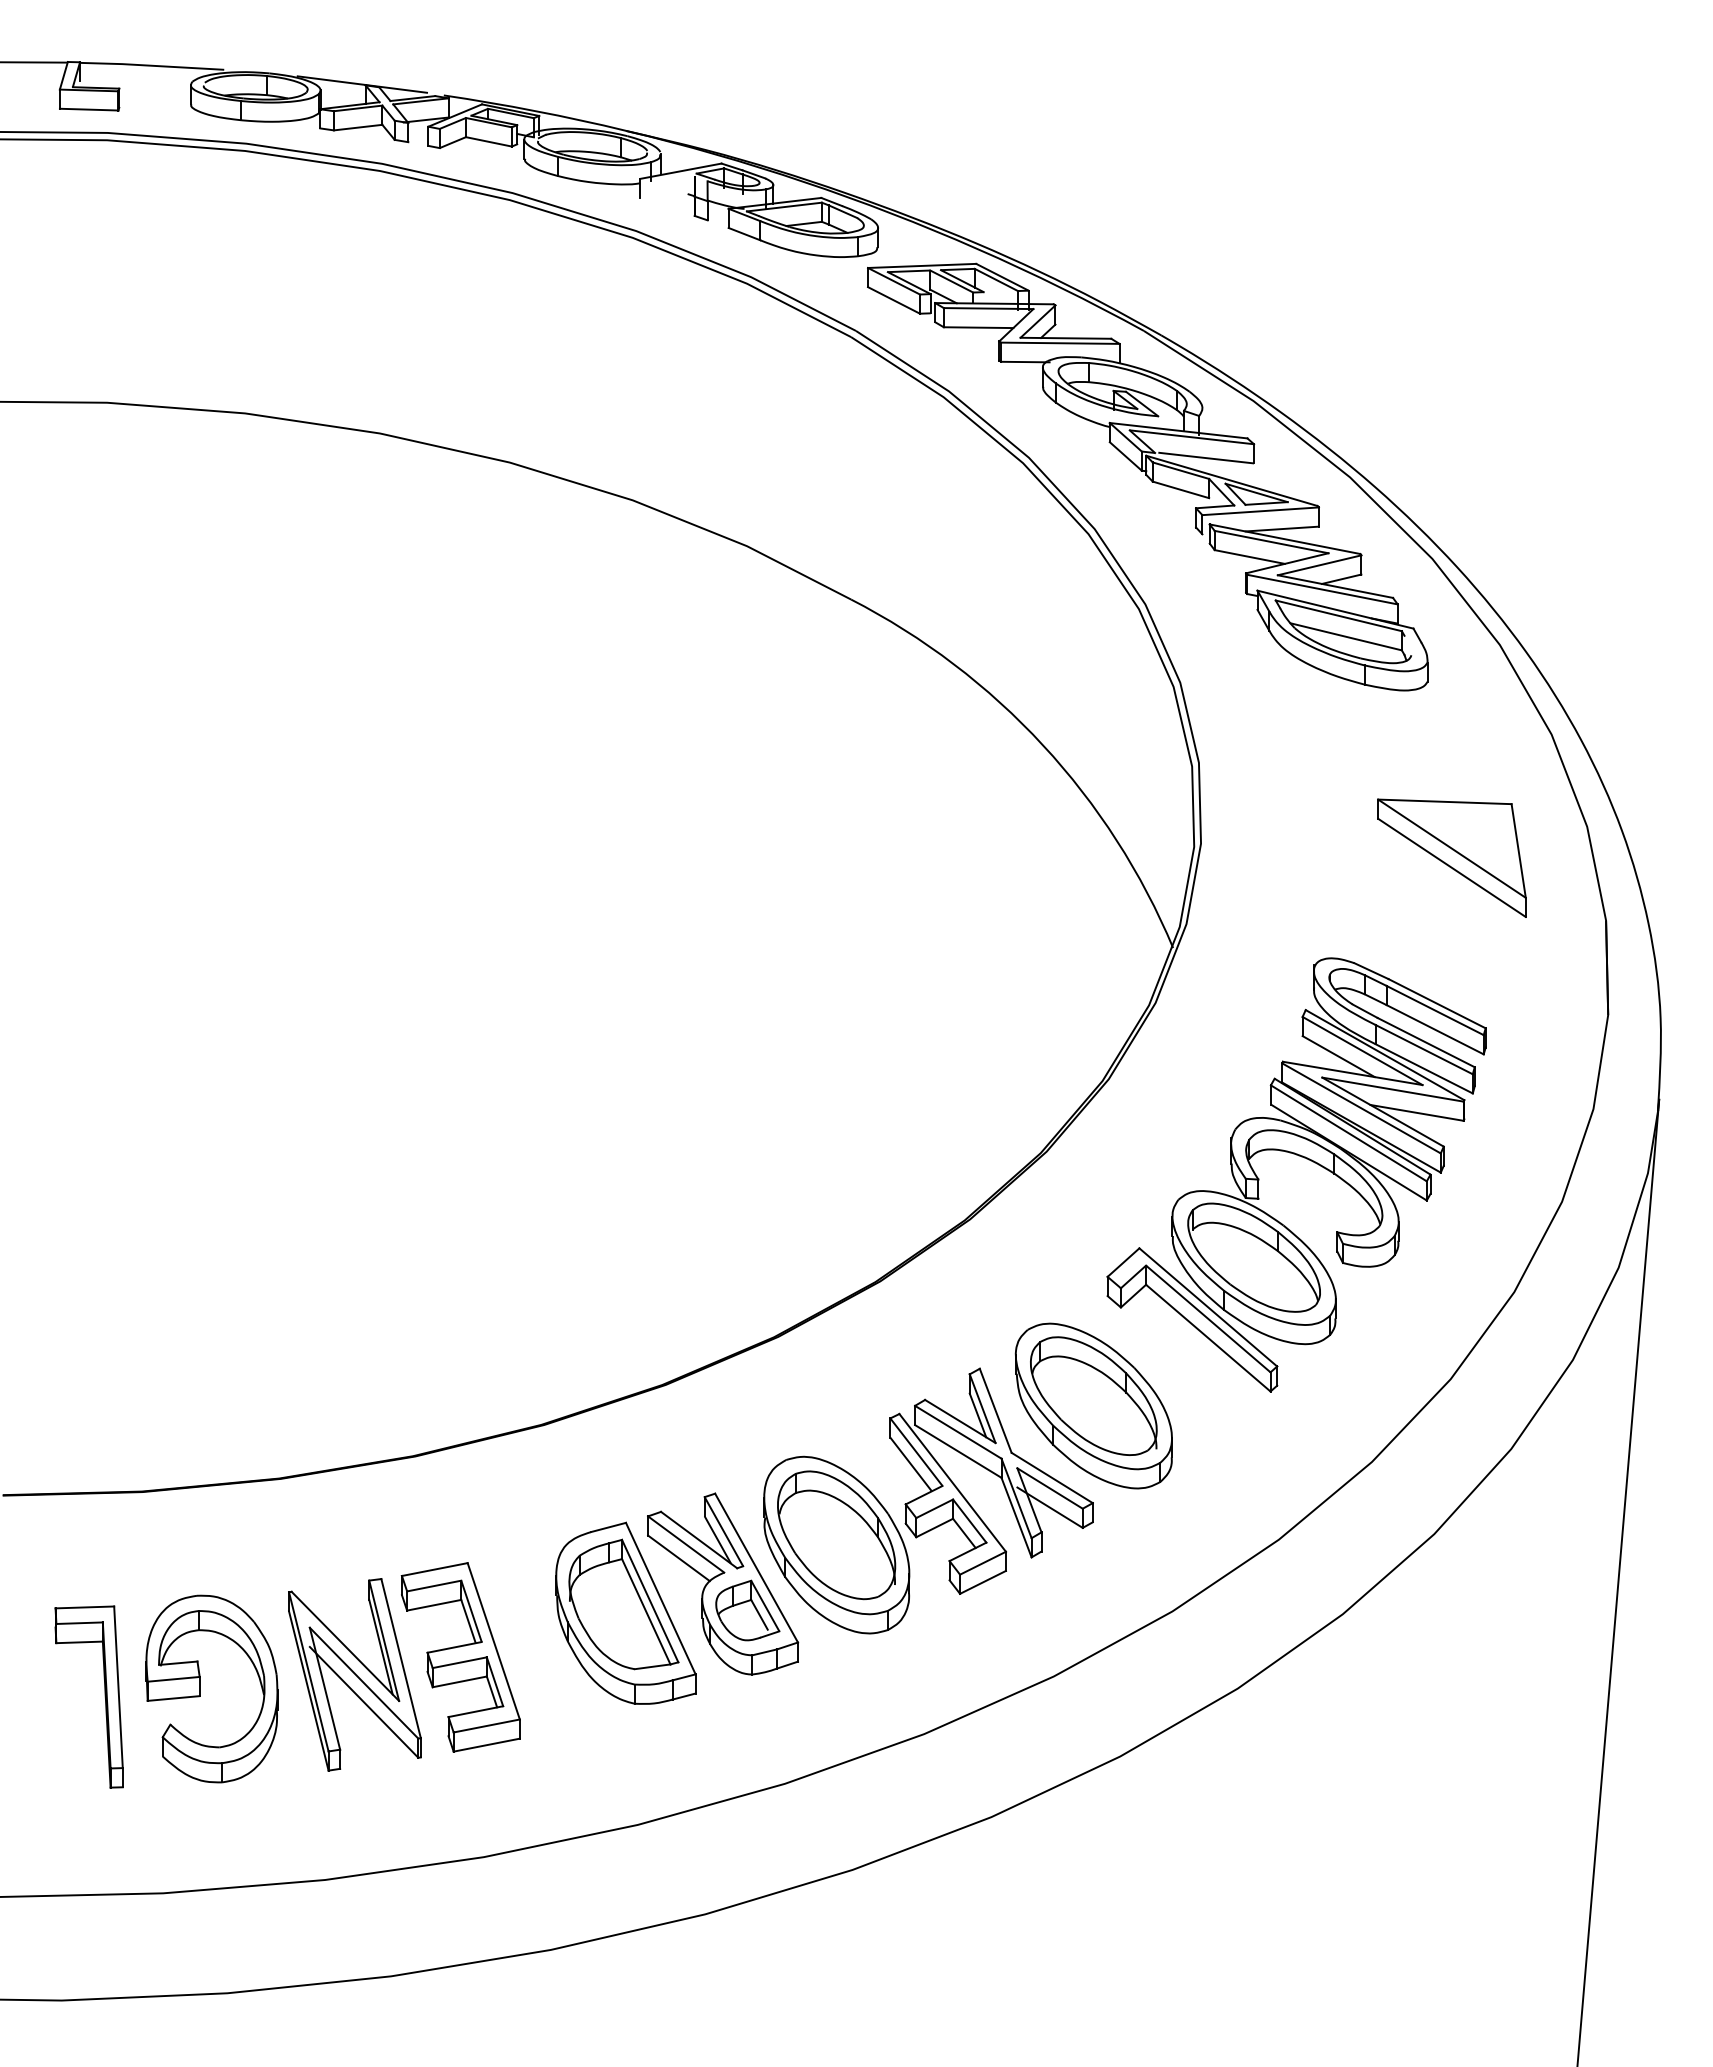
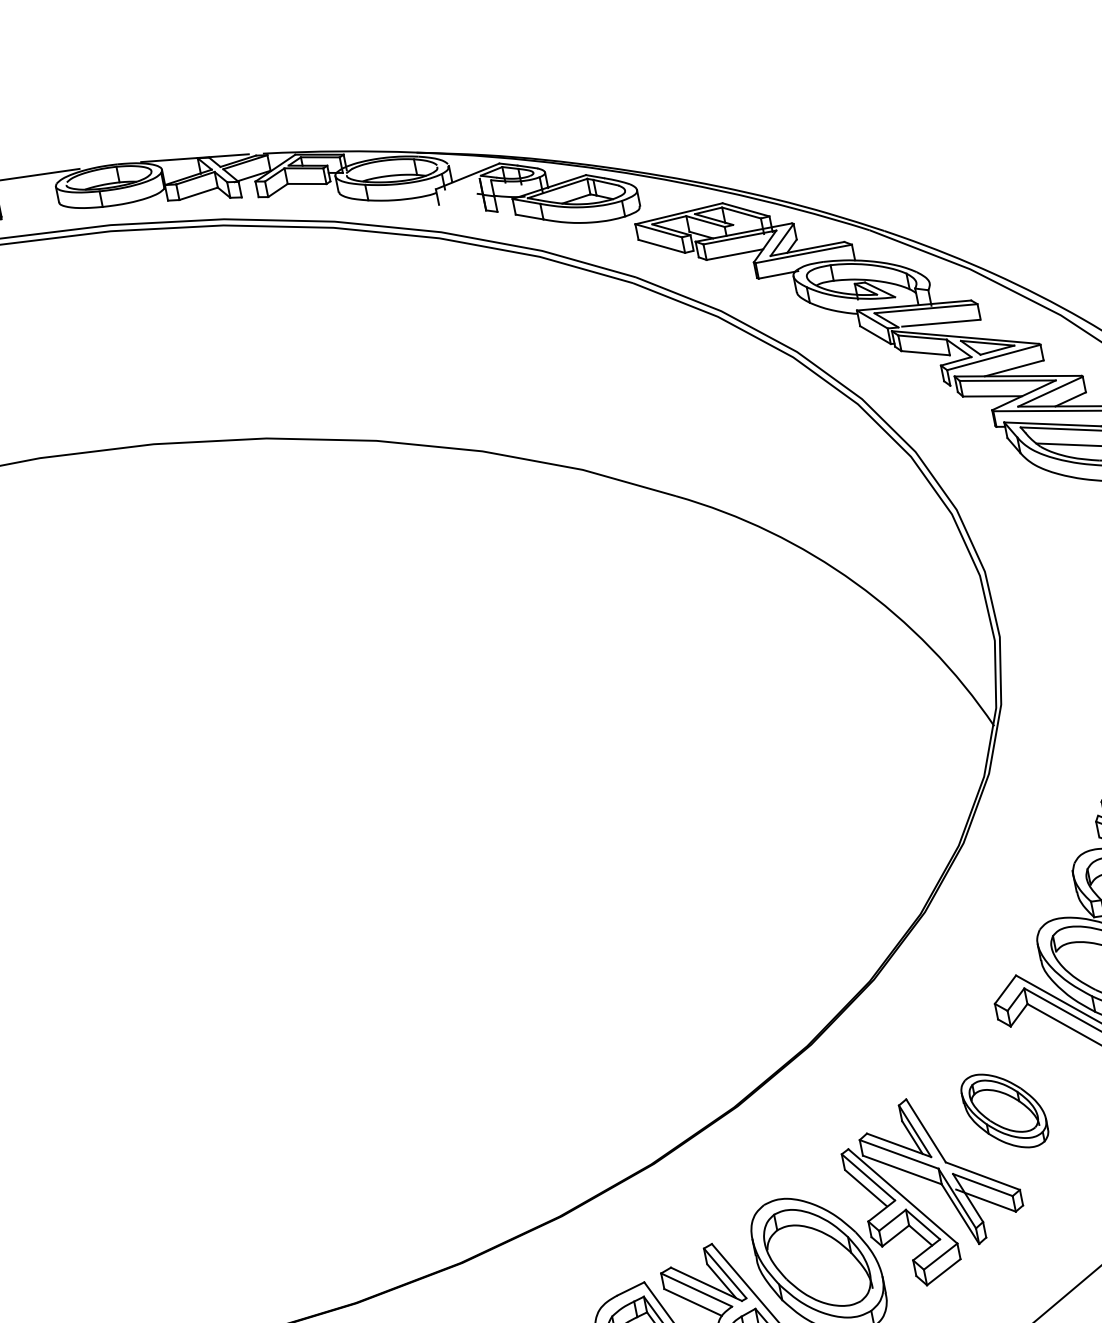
part: (1093, 1405) -> (1004, 1110), size x0.6

